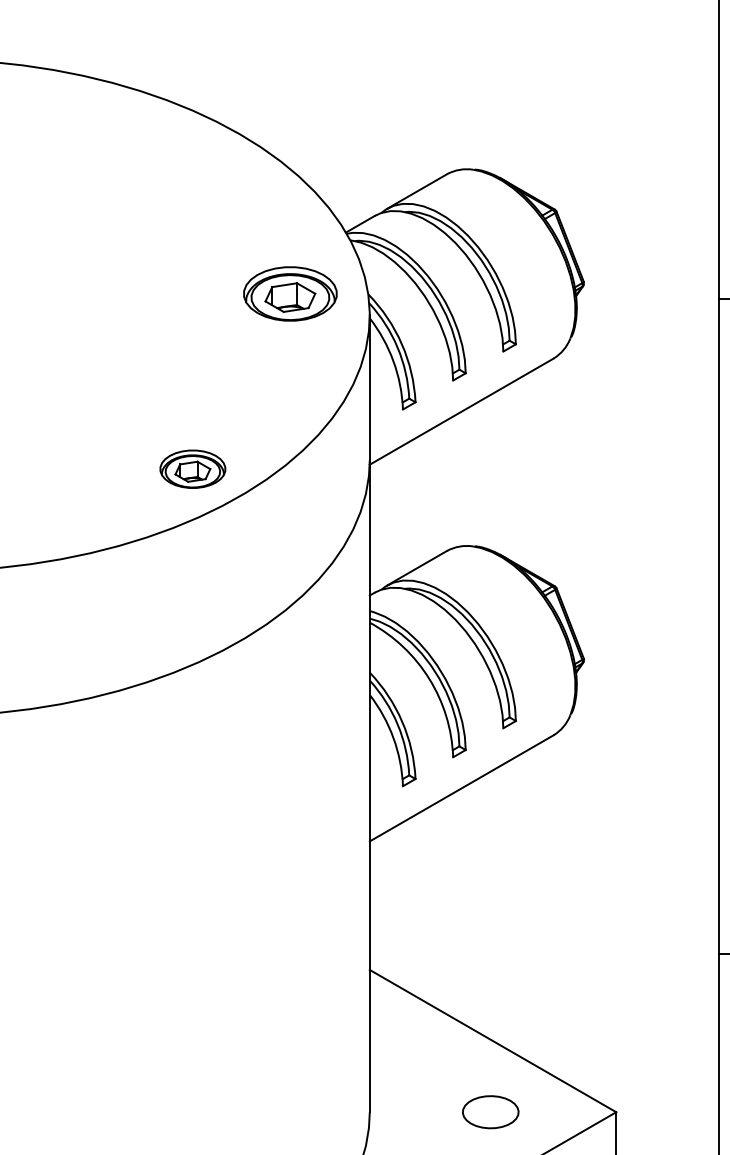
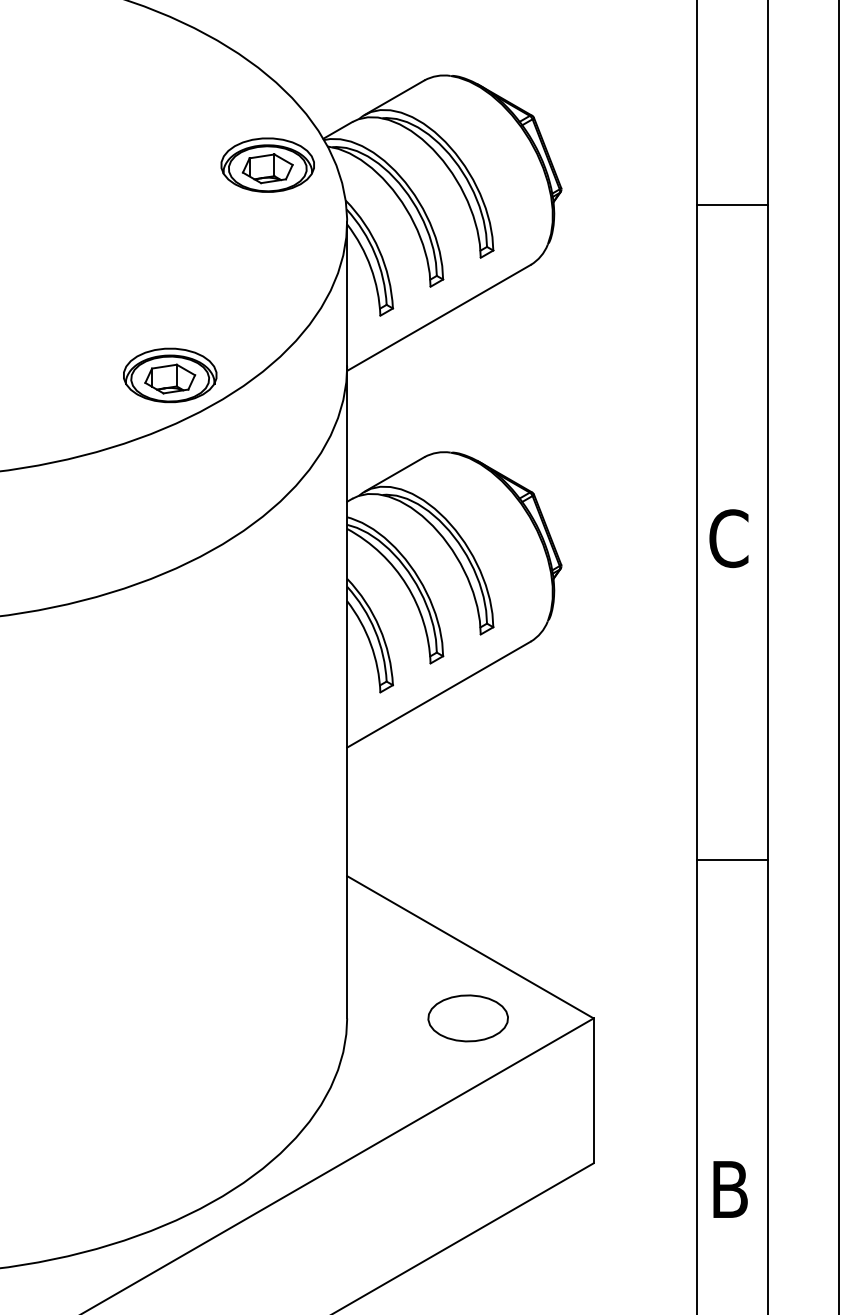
part: (290, 293) -> (267, 164), moved
part: (193, 469) -> (170, 375), size x1.43
part: (490, 1112) -> (467, 1018), size x1.43

